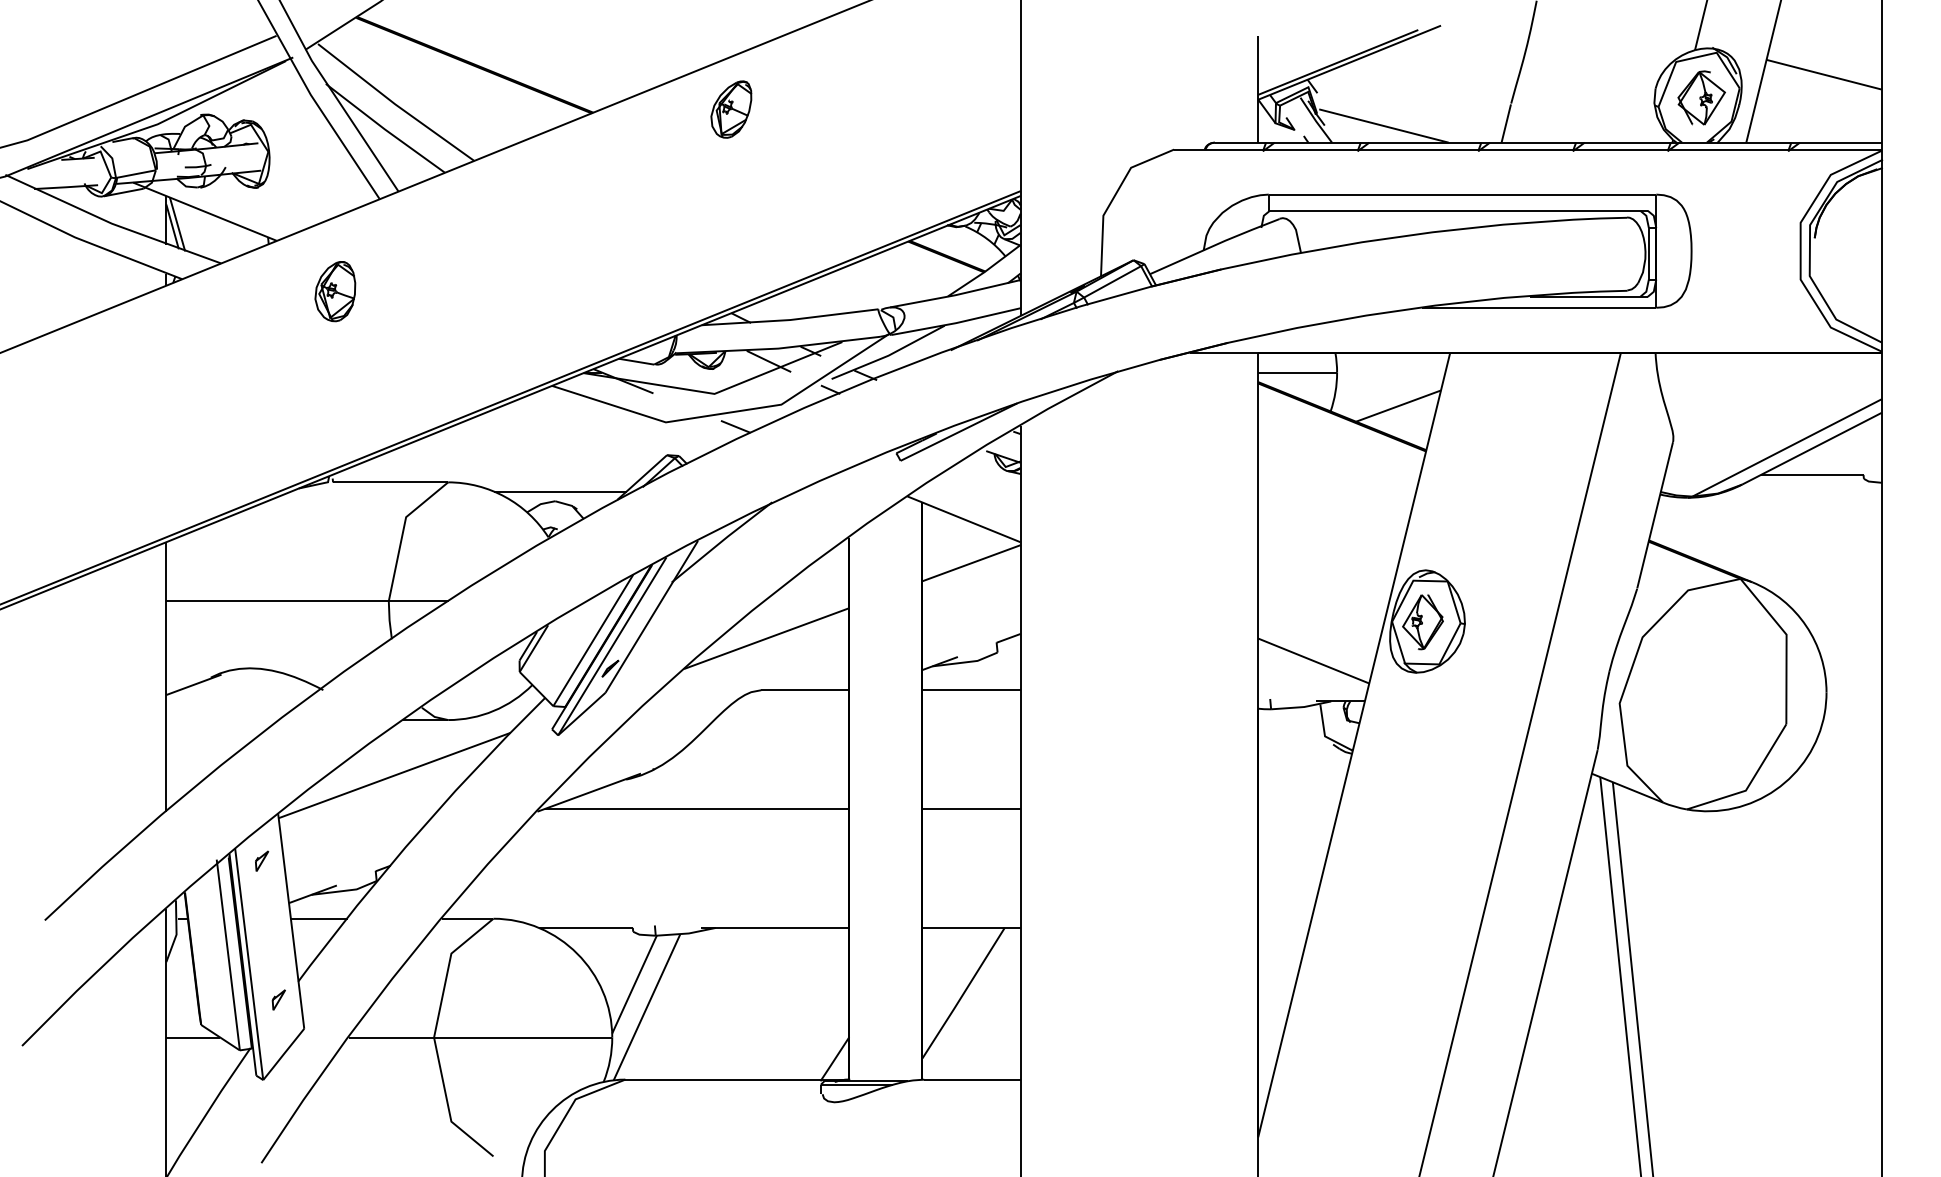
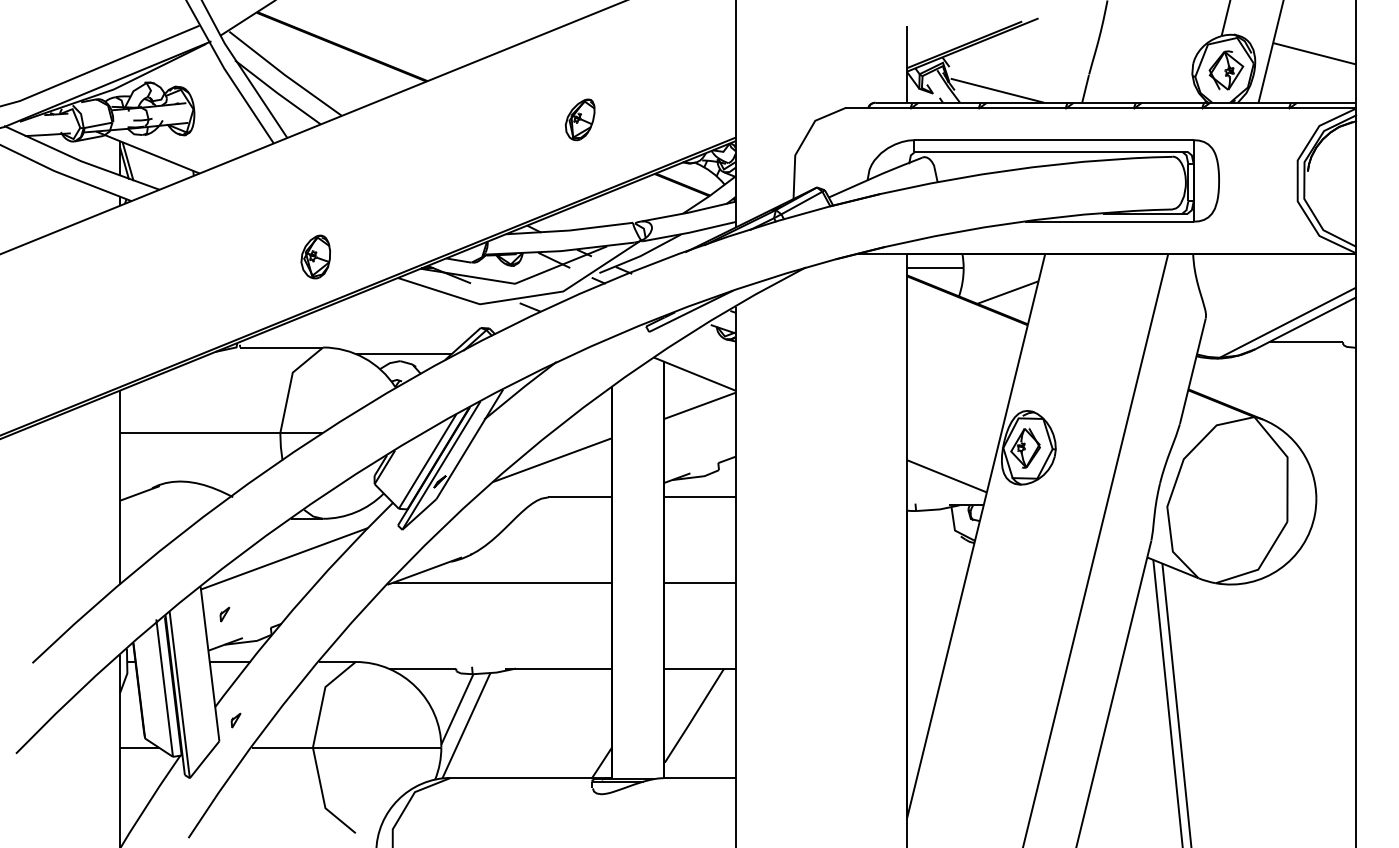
part: (730, 109) -> (579, 119), moved
part: (334, 290) -> (315, 256), moved
part: (261, 861) -> (224, 614), moved
part: (278, 999) -> (235, 720), moved

